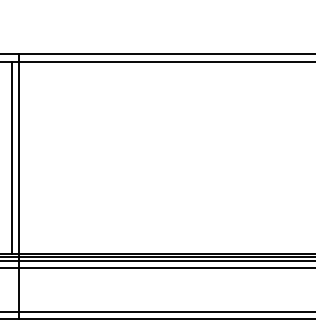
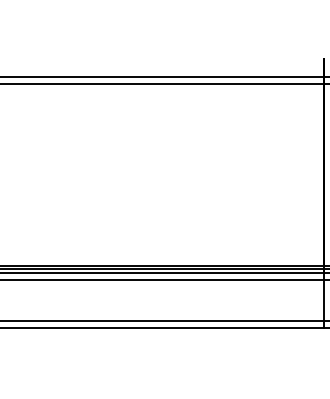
line: (11, 157) -> (6, 174), removed
line: (19, 186) -> (13, 202), removed

